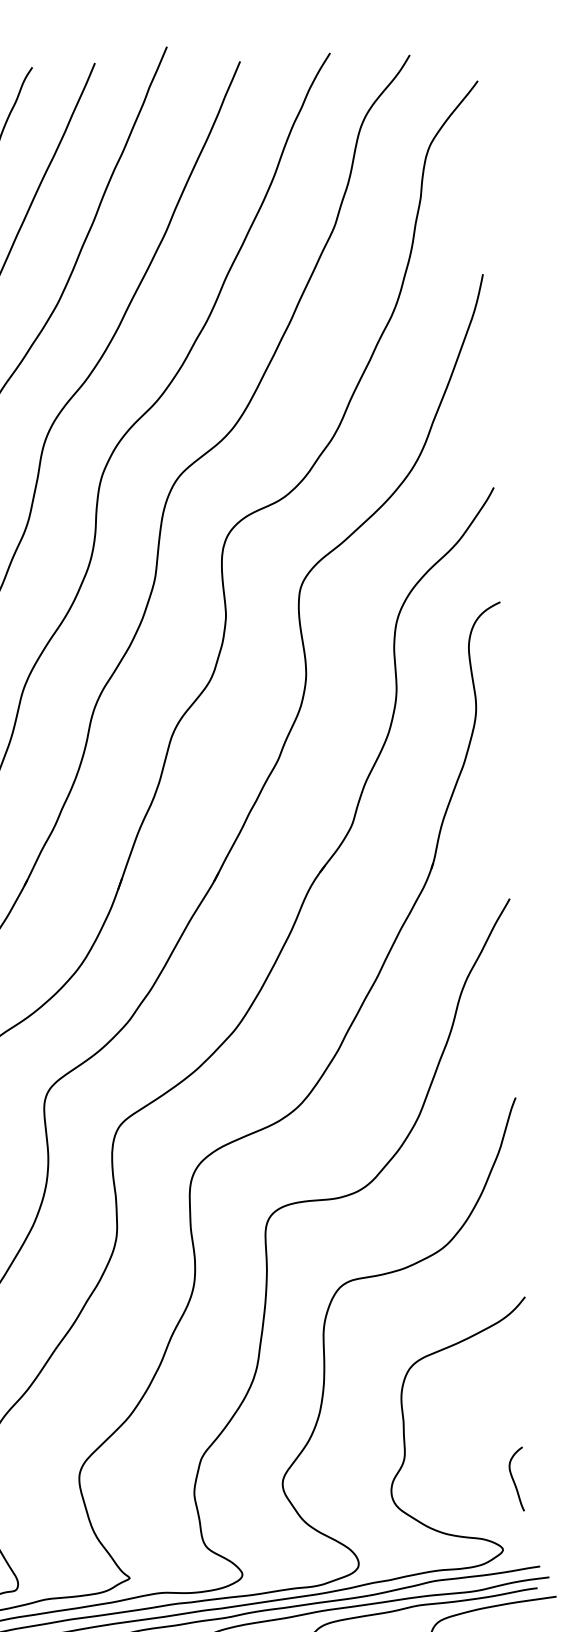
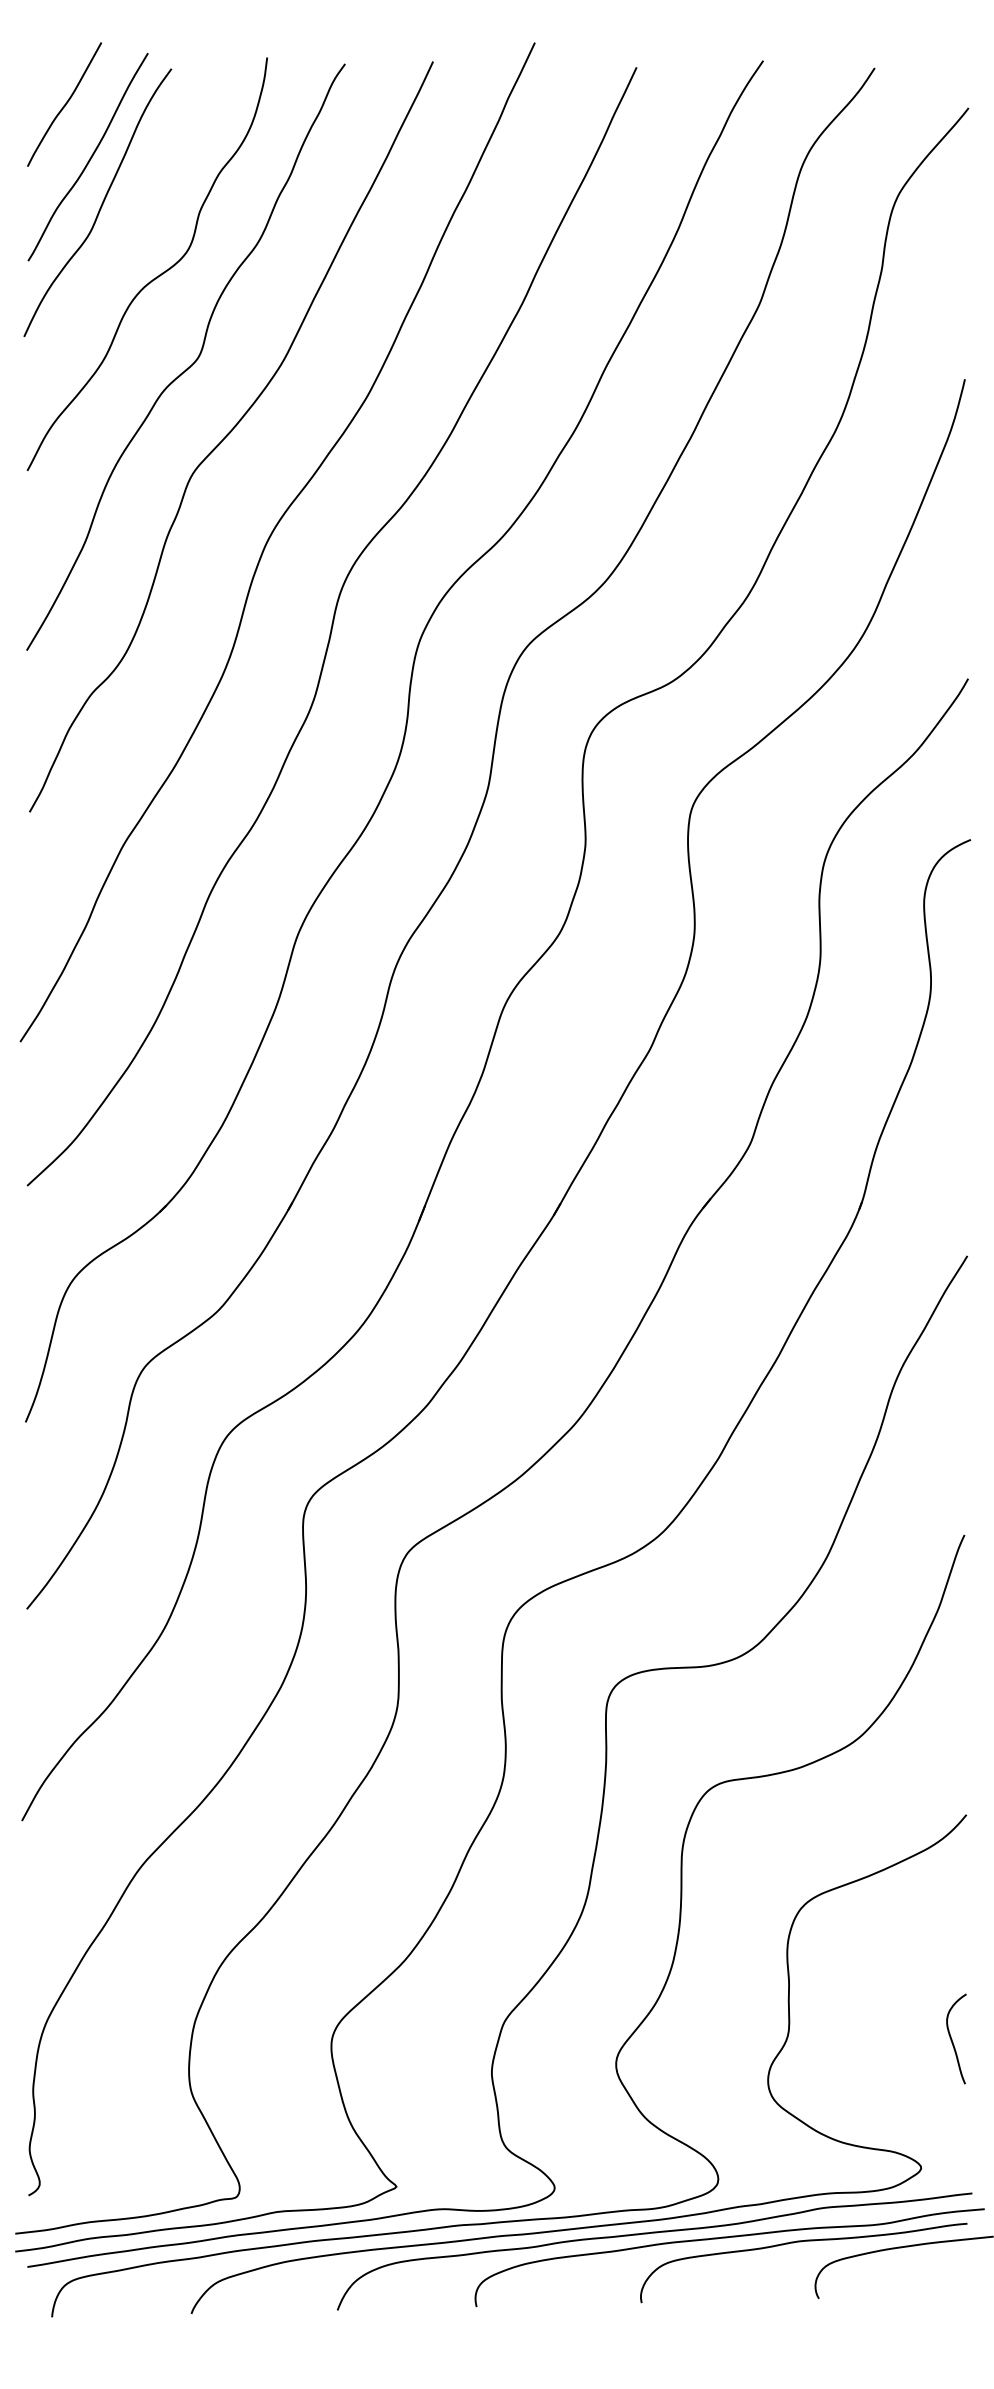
curve: (513, 1479) -> (952, 2039), moved

